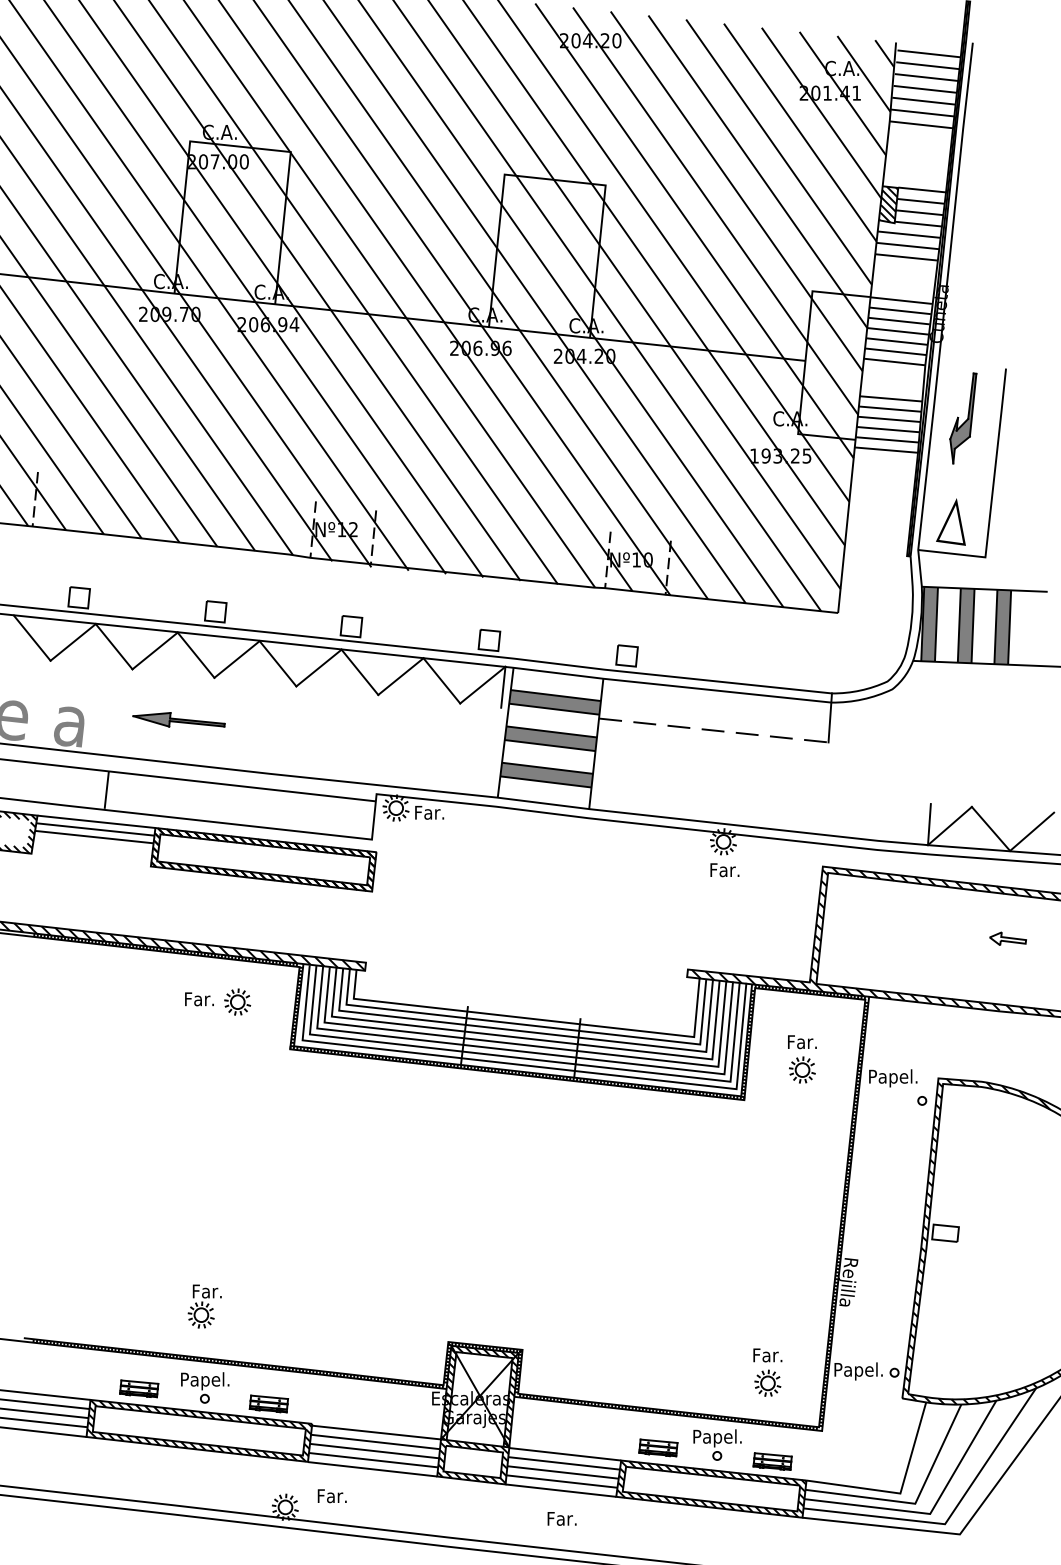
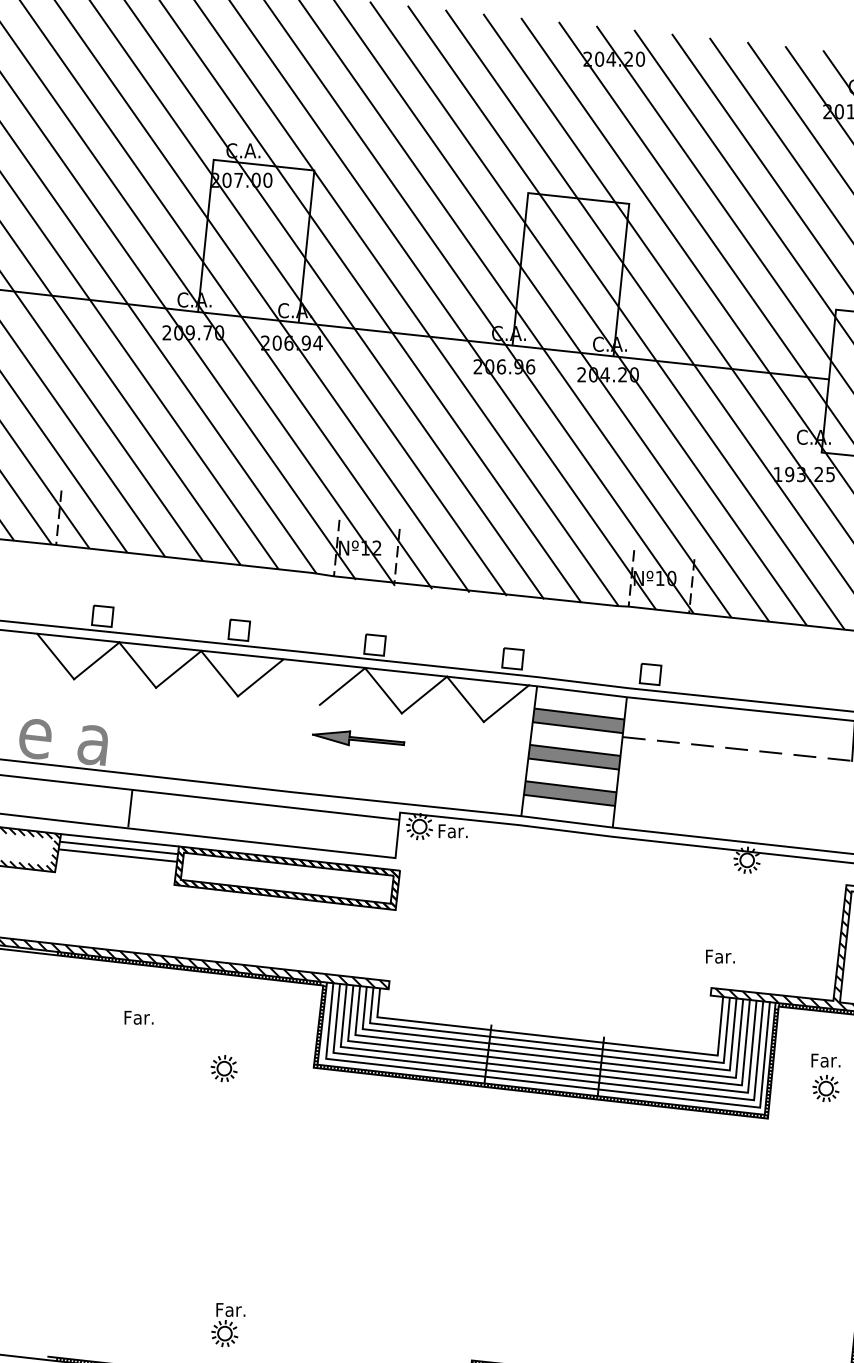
line: (277, 663) -> (301, 681), removed
line: (503, 686) -> (527, 704), removed
part: (178, 719) -> (358, 737), moved
text: (724, 870) -> (720, 956), moved
text: (199, 999) -> (139, 1017), moved
part: (237, 1001) -> (224, 1067), moved

